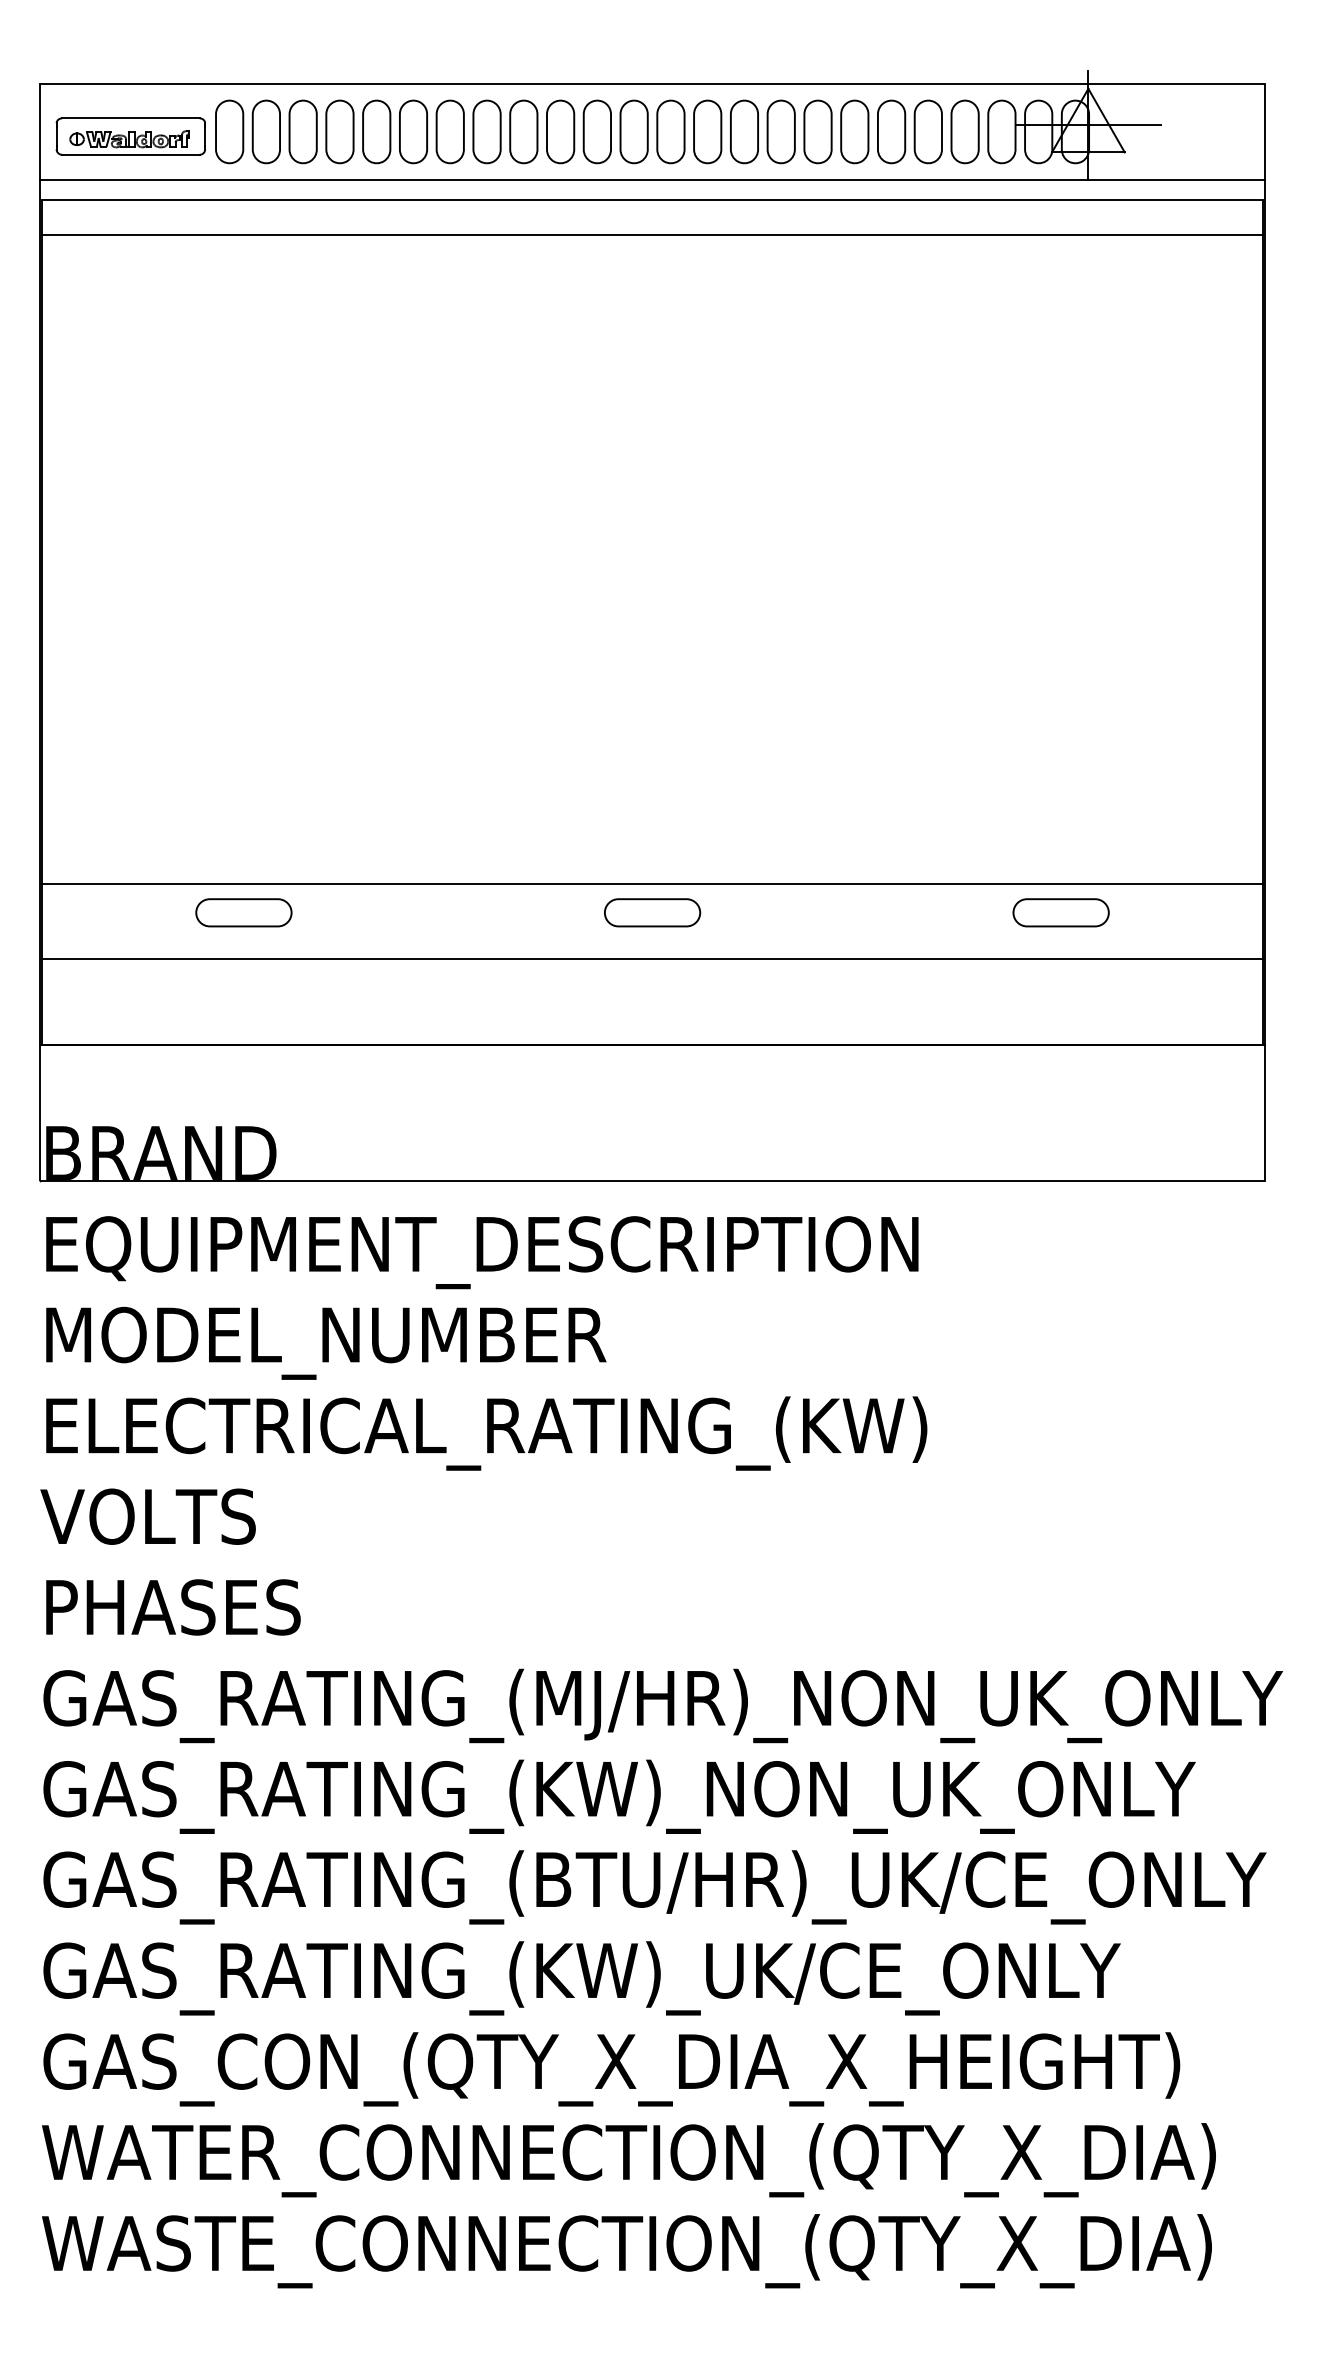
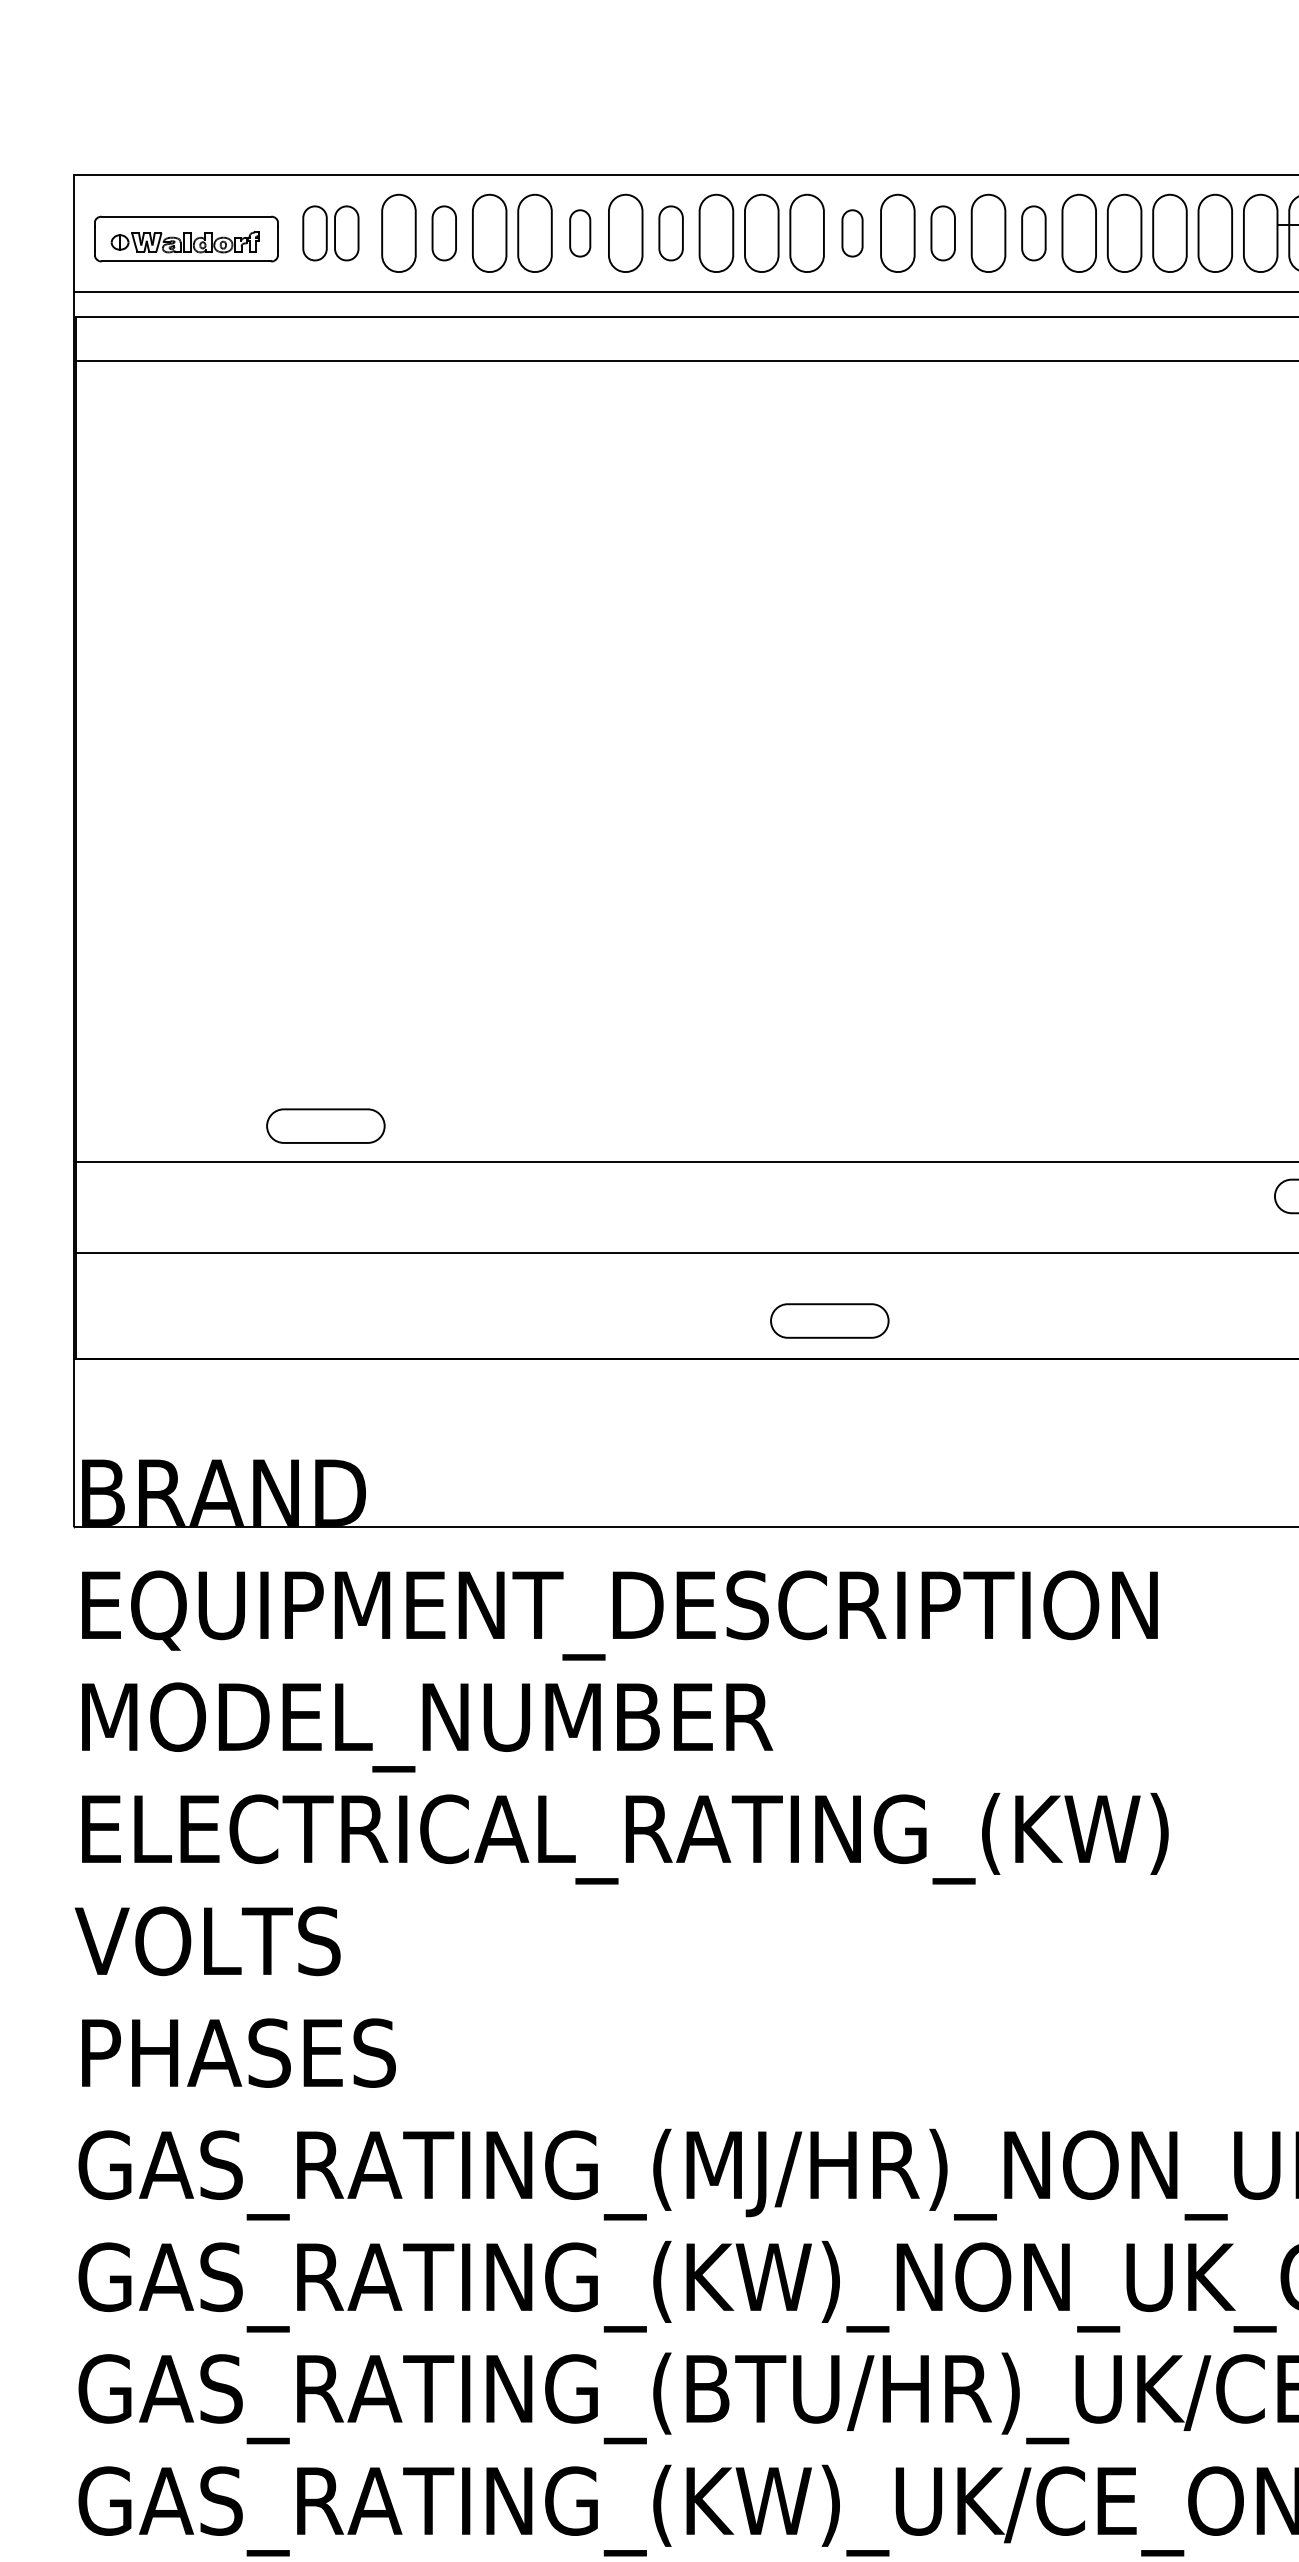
part: (247, 131) -> (330, 232), size x0.7
part: (339, 131) -> (443, 232), size x0.7
part: (449, 131) -> (579, 232), size x0.6
part: (523, 131) -> (670, 232), size x0.7
part: (670, 131) -> (851, 232), size x0.6
part: (744, 131) -> (943, 232), size x0.7
part: (817, 131) -> (1033, 232), size x0.7
part: (243, 912) -> (325, 1125), moved
part: (652, 912) -> (829, 1320), moved

